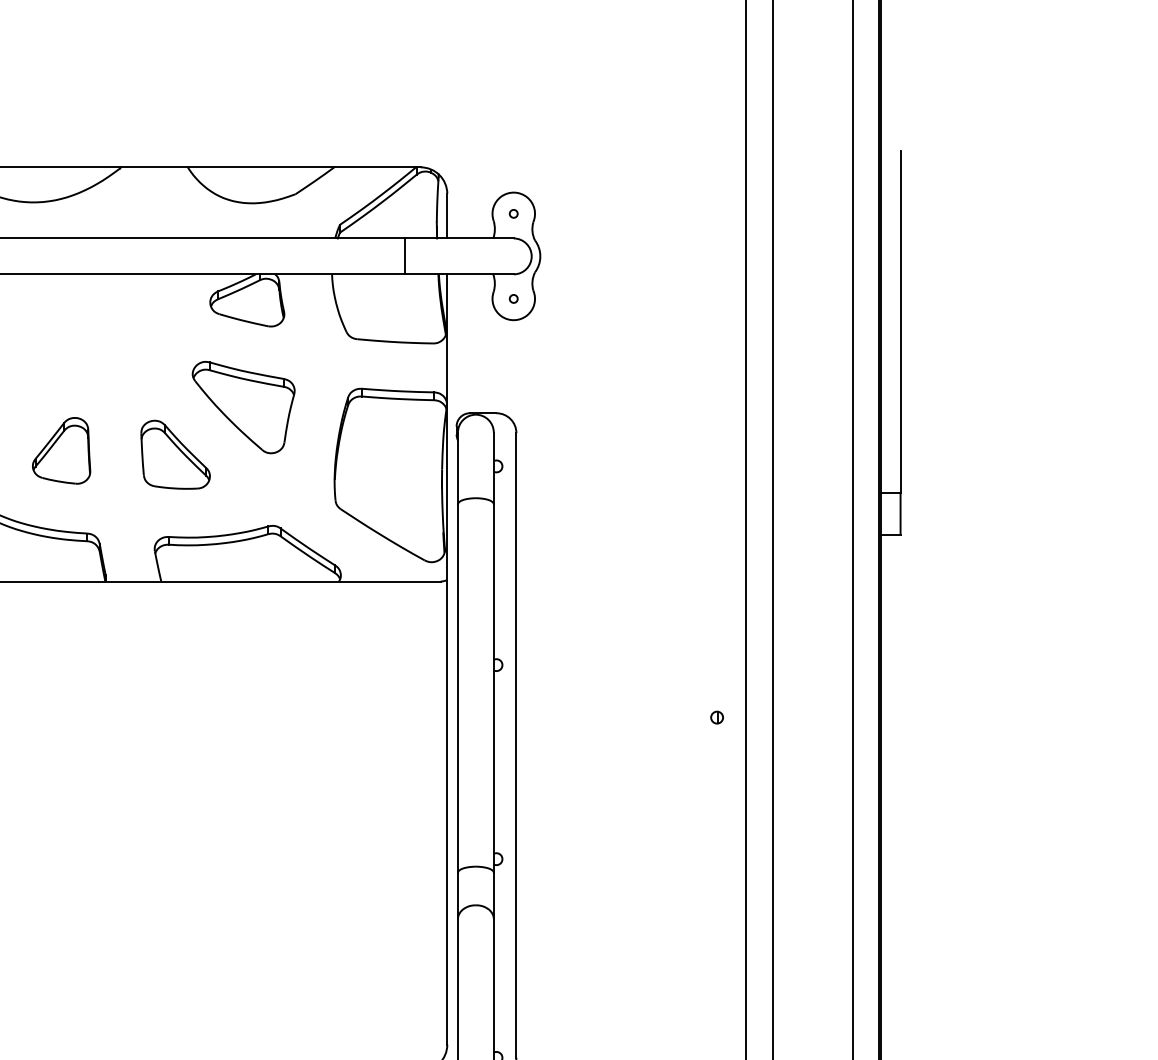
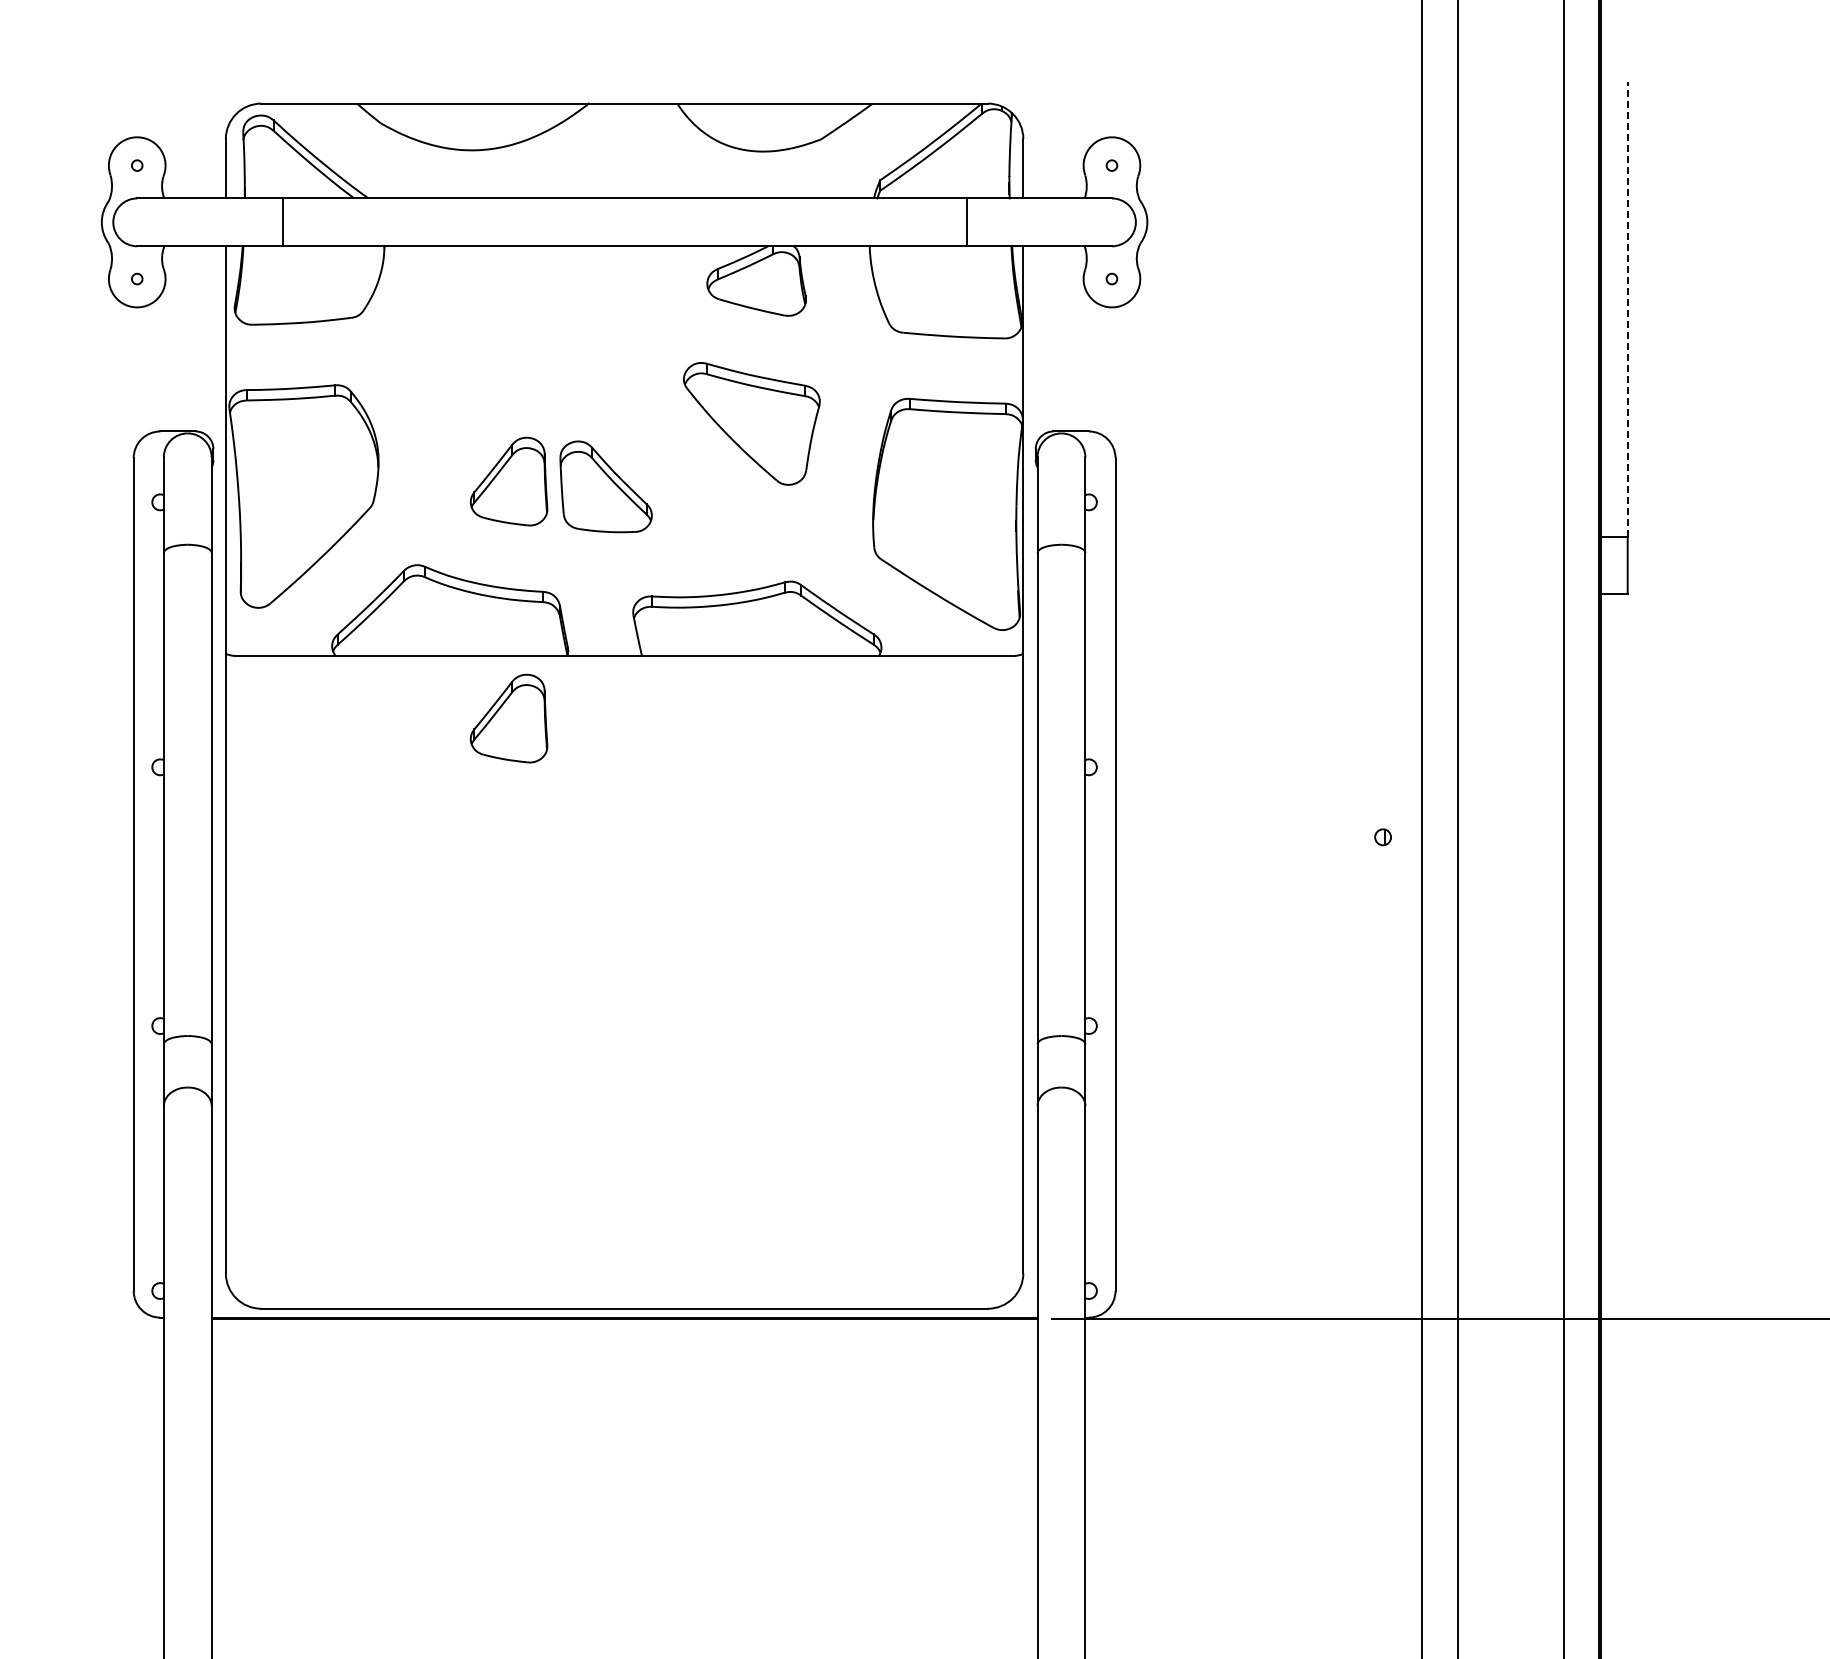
line: (900, 321) -> (1627, 309), solid -> dashed
part: (175, 454) -> (605, 486), moved
part: (61, 628) -> (508, 718), added

